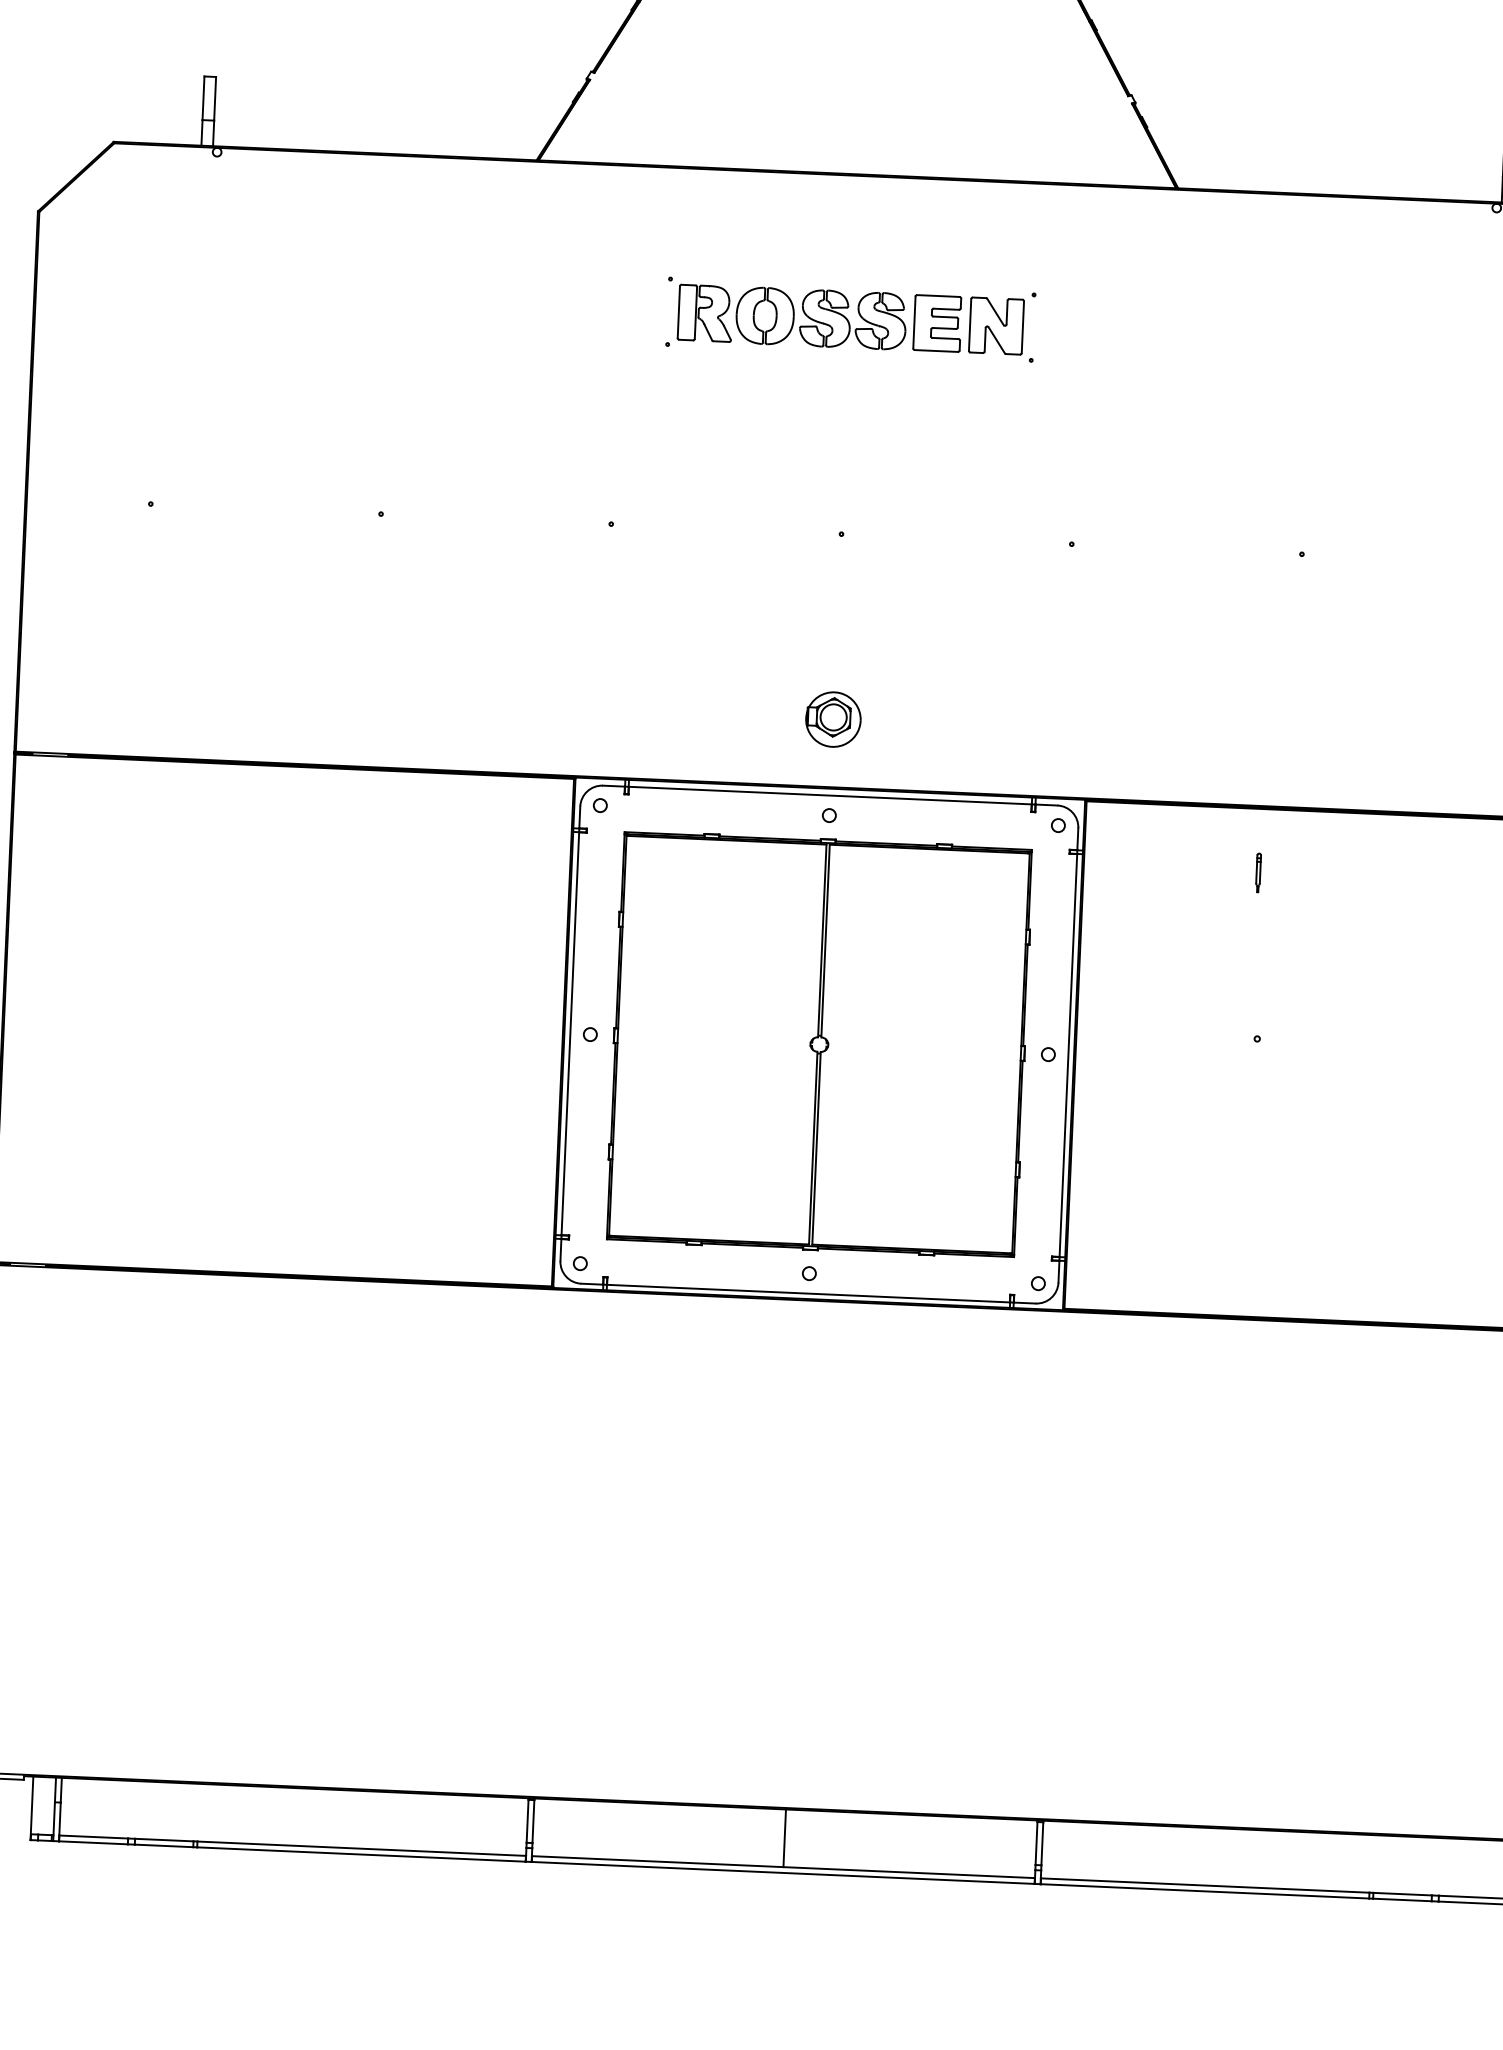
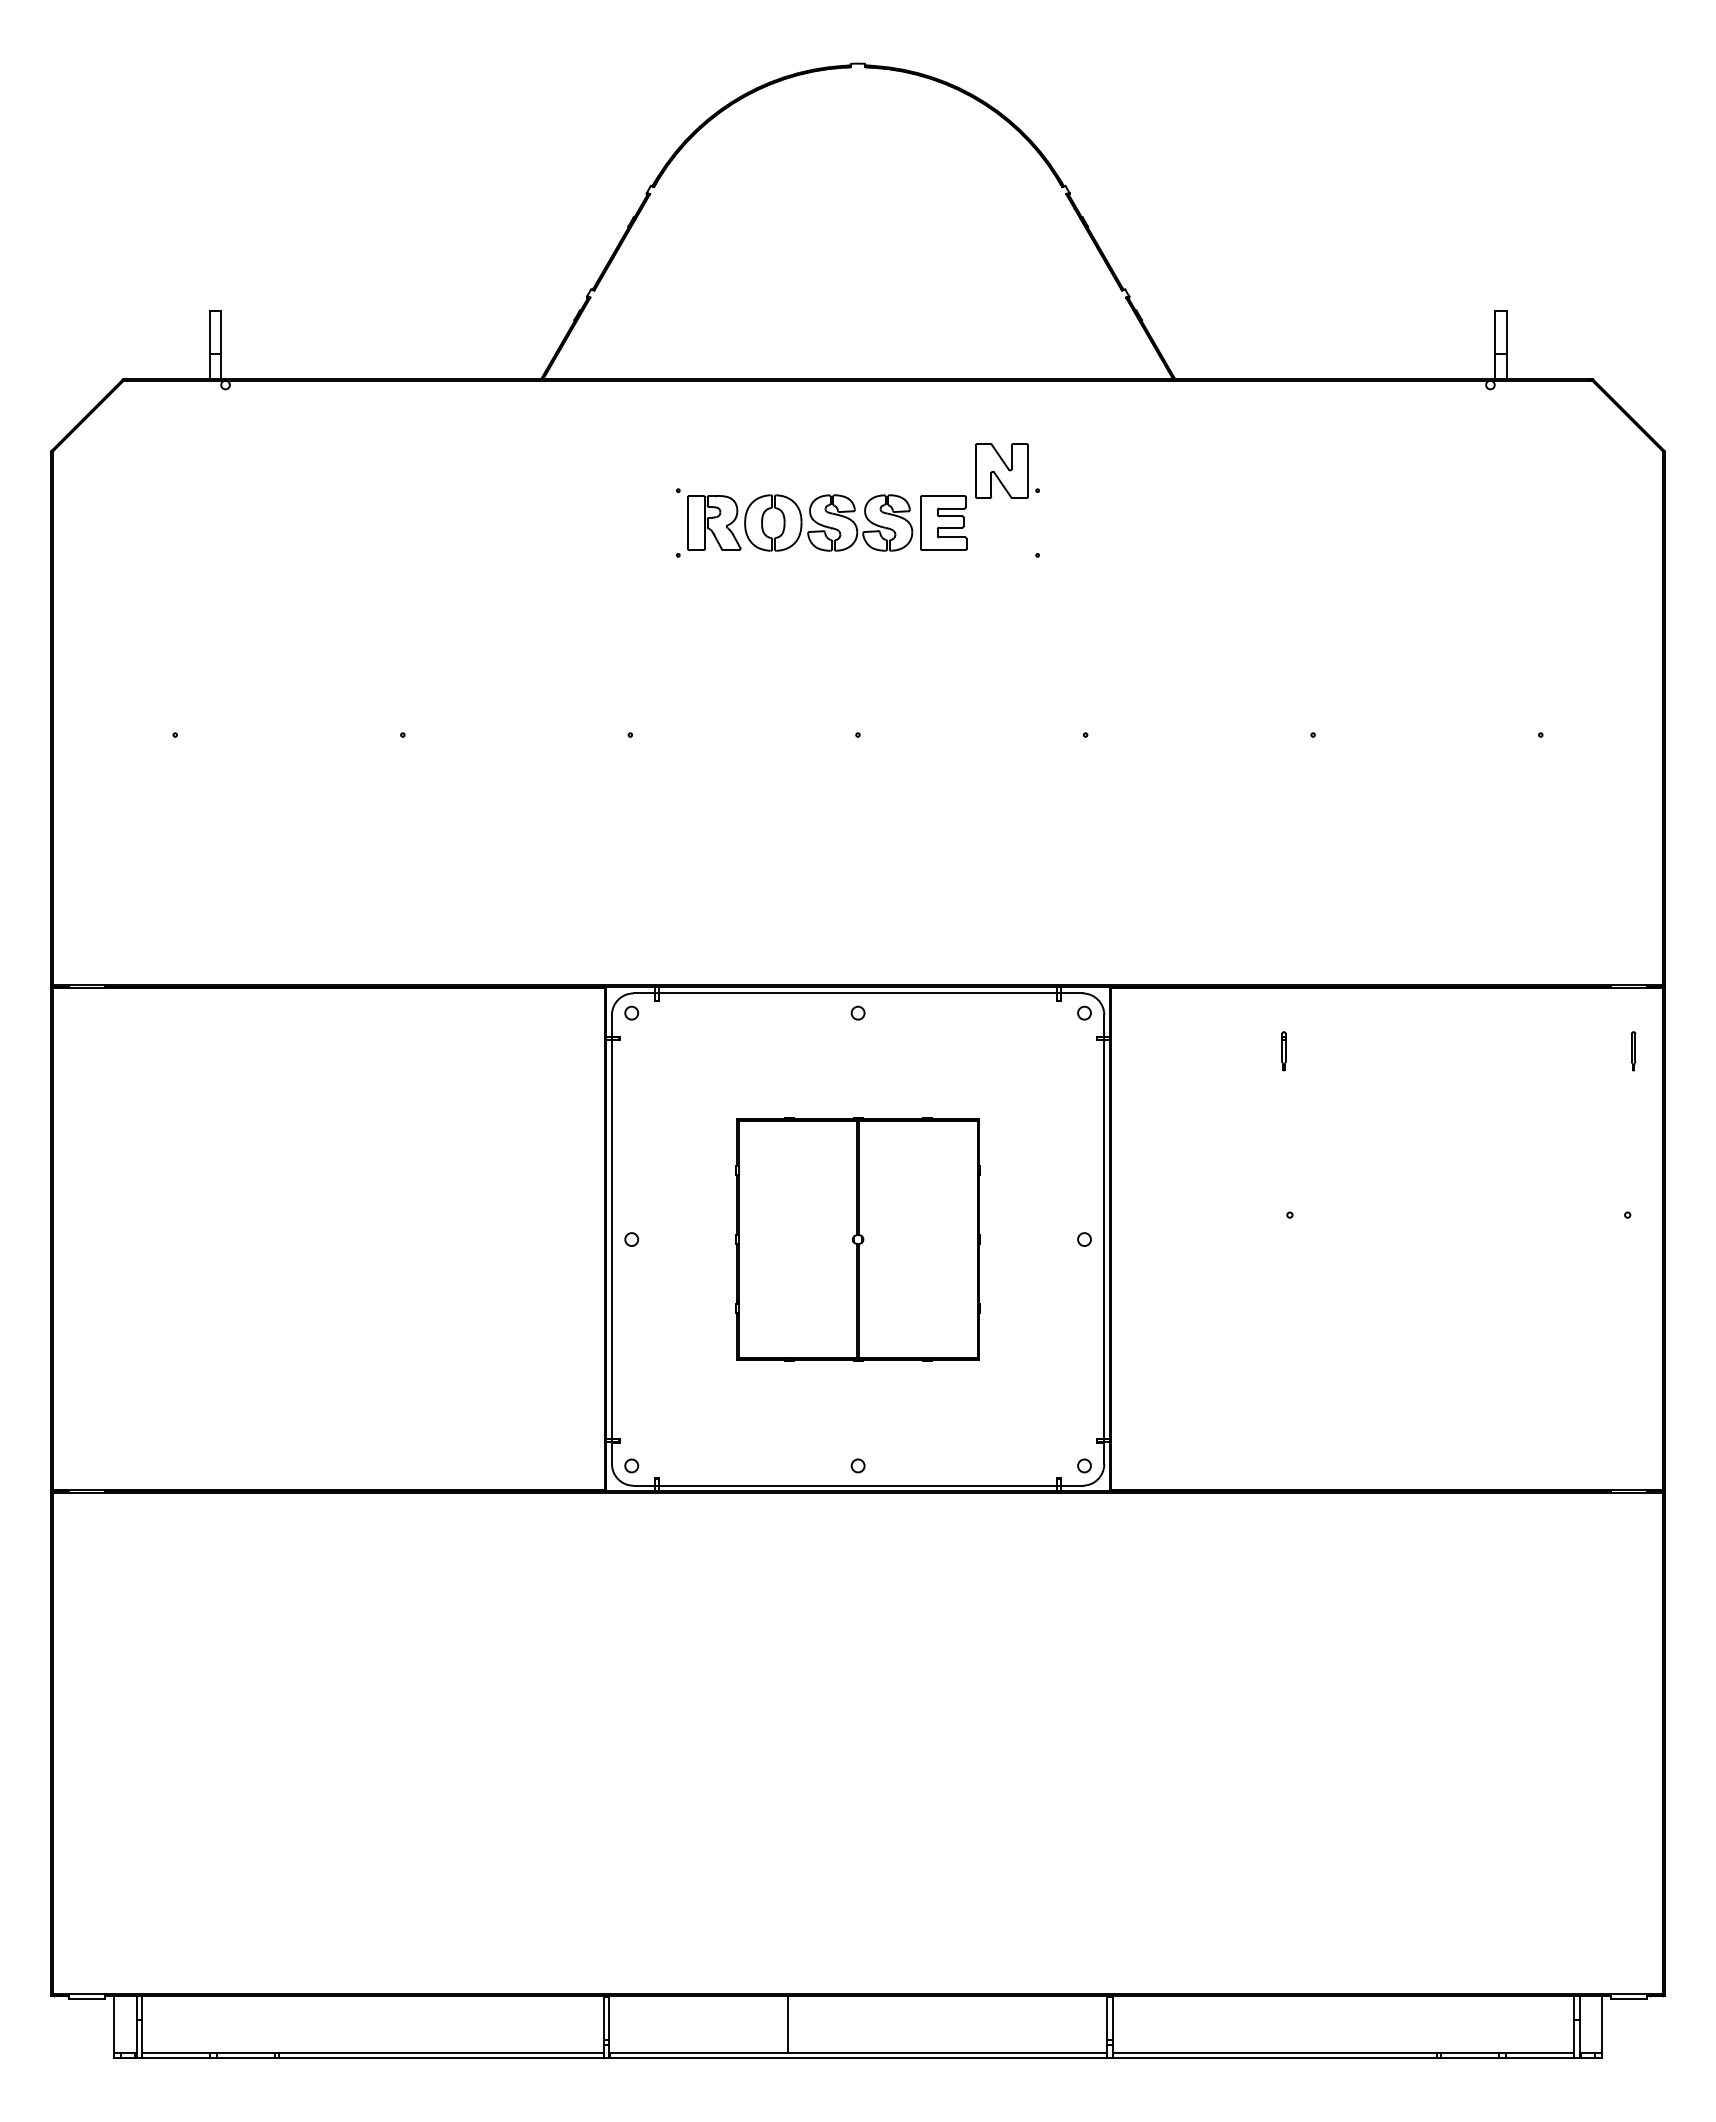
part: (996, 325) -> (1001, 470), moved
part: (832, 719) -> (857, 918), removed
part: (818, 1044) -> (857, 1239), size x0.6
line: (785, 1837) -> (788, 2023), moved

